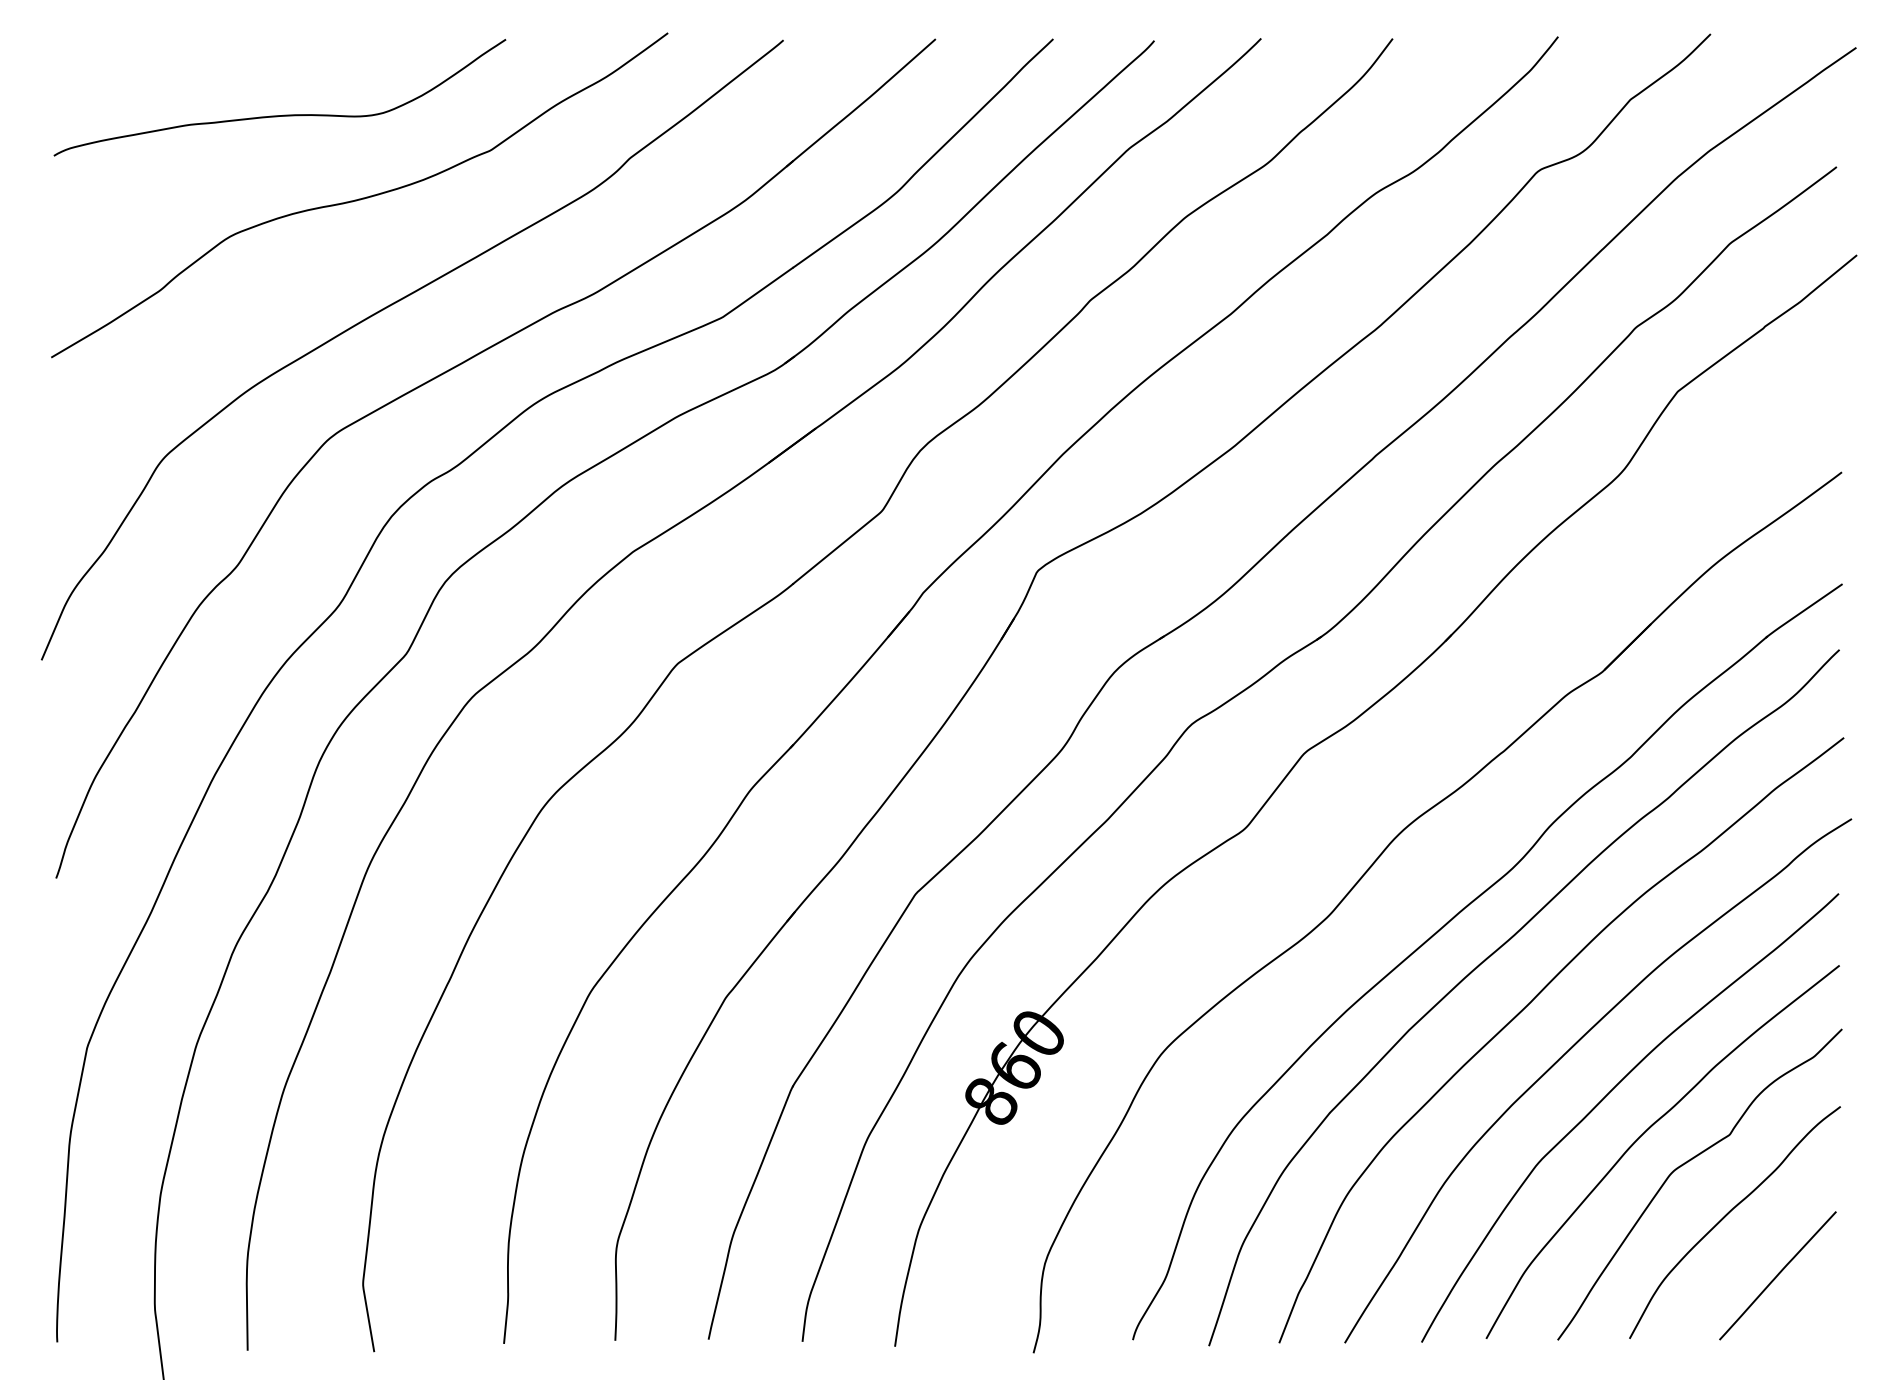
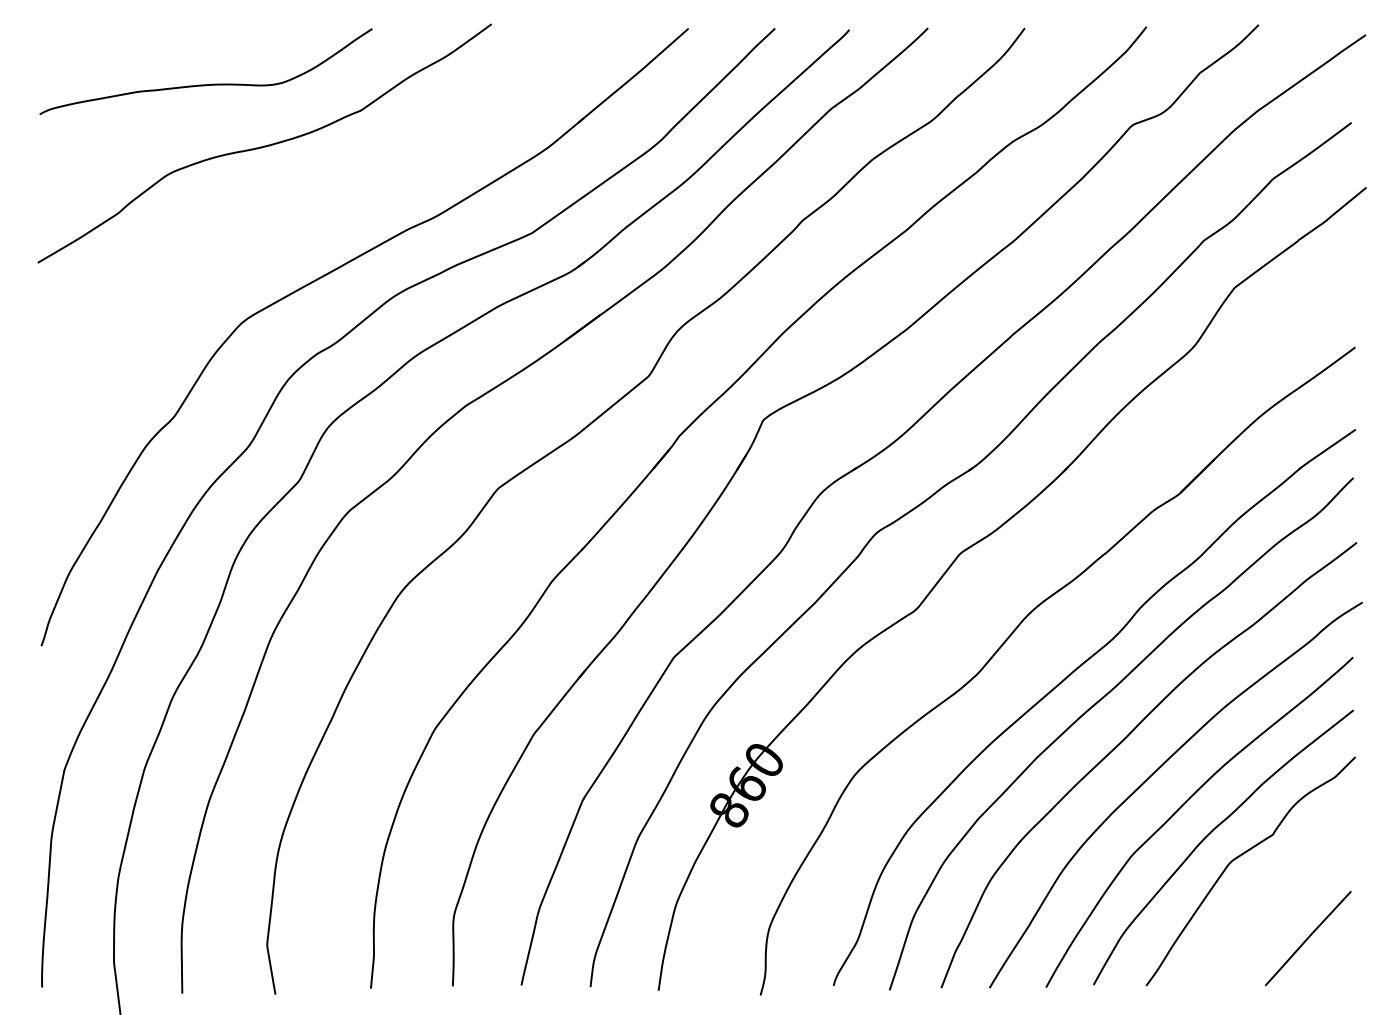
curve: (385, 309) -> (283, 227), removed
curve: (1727, 1215) -> (1271, 894), removed

